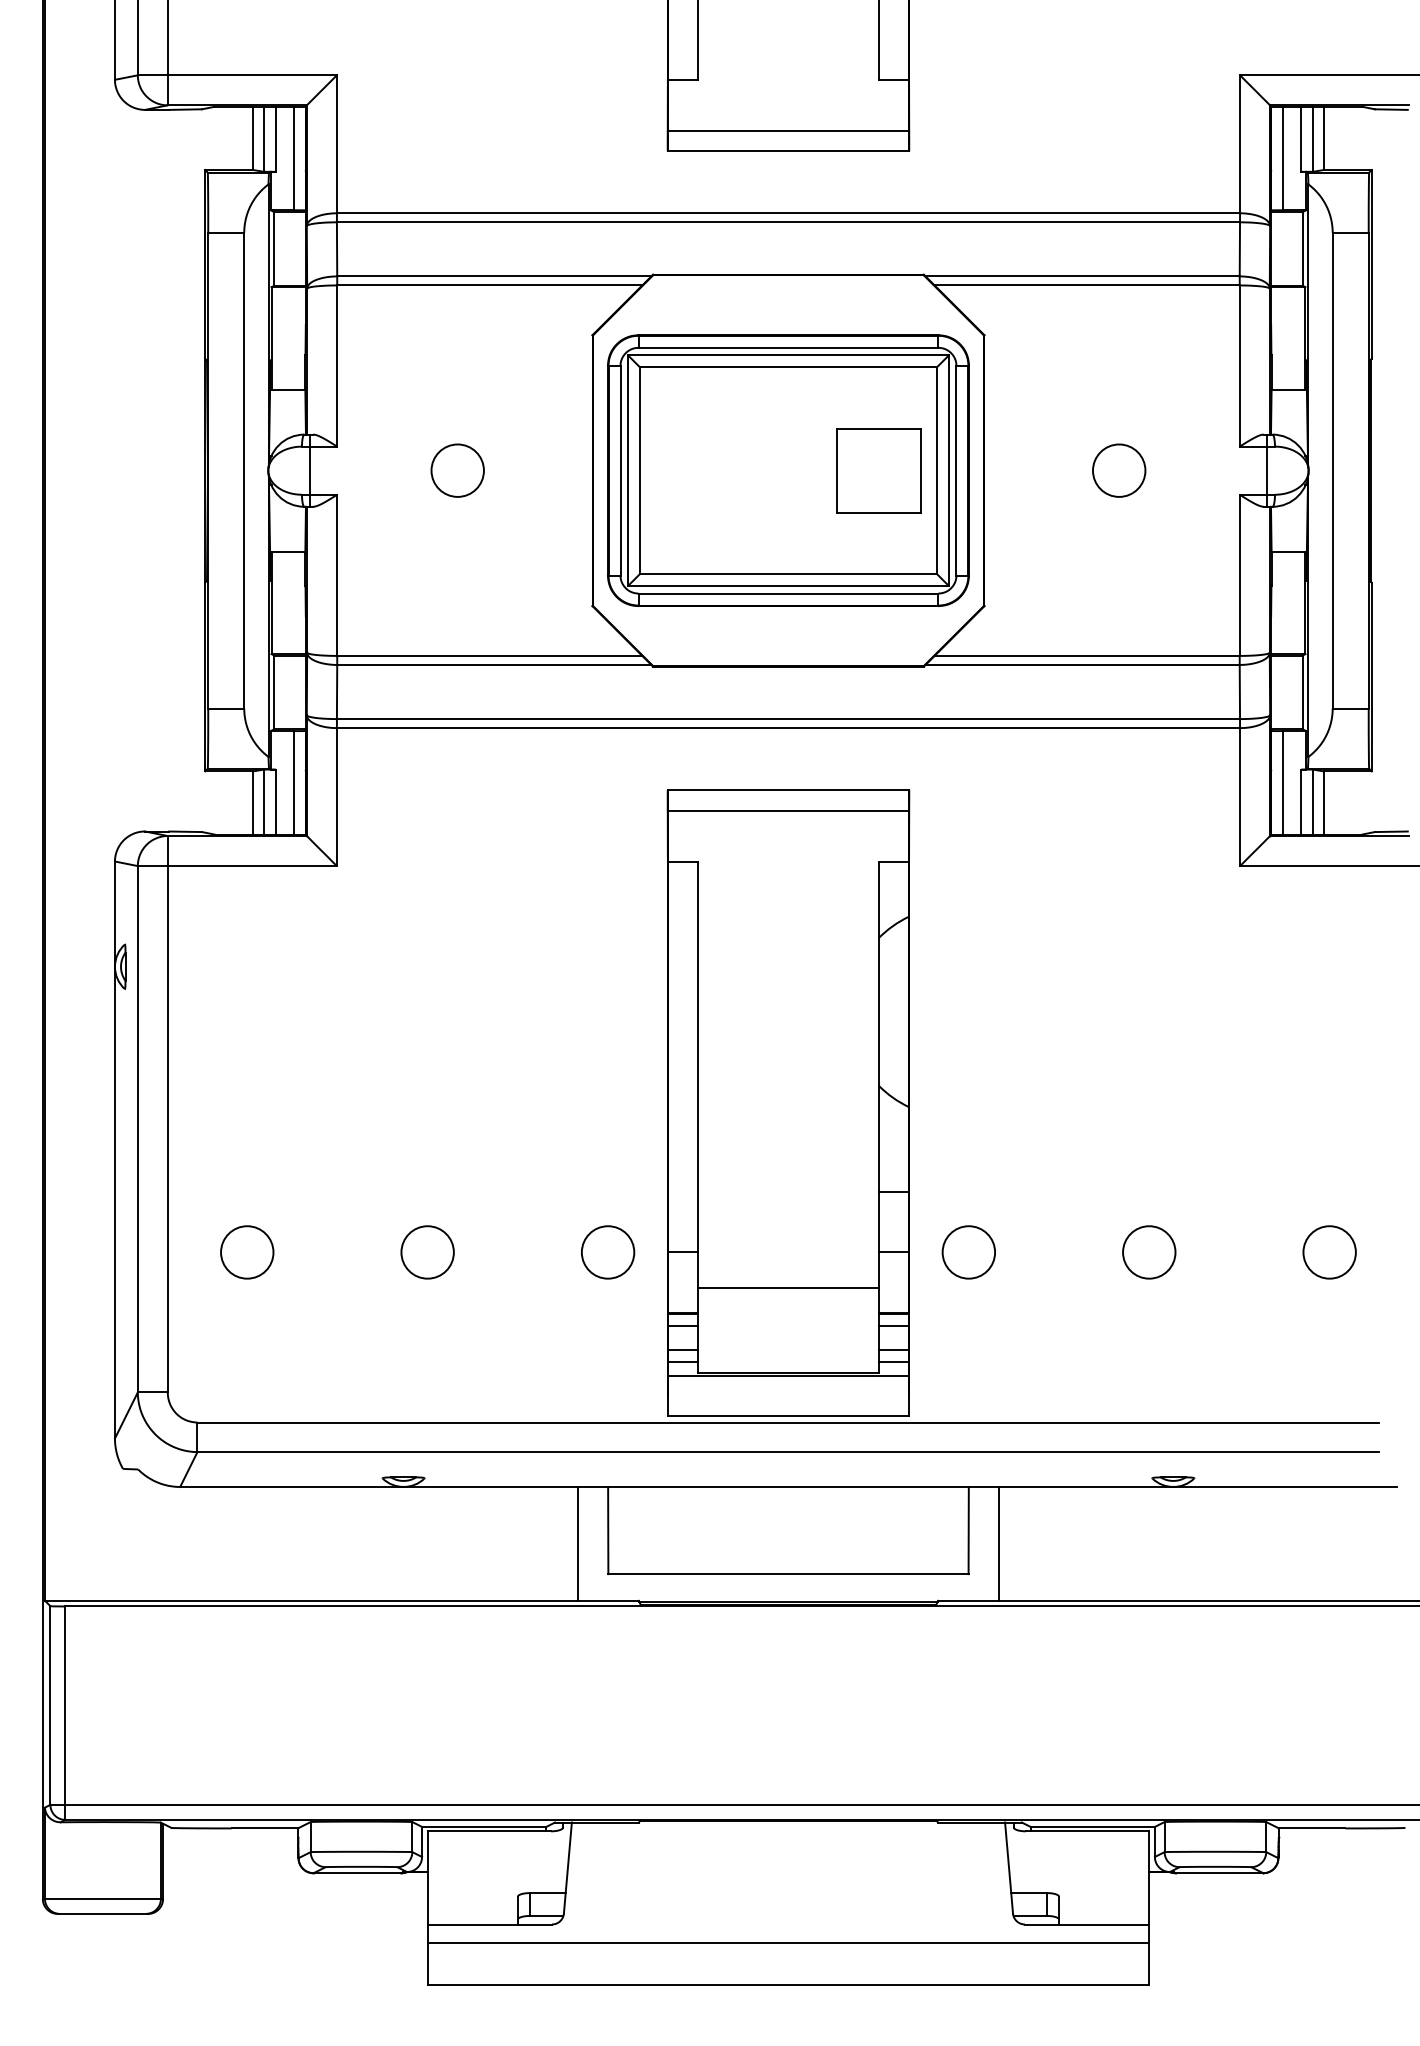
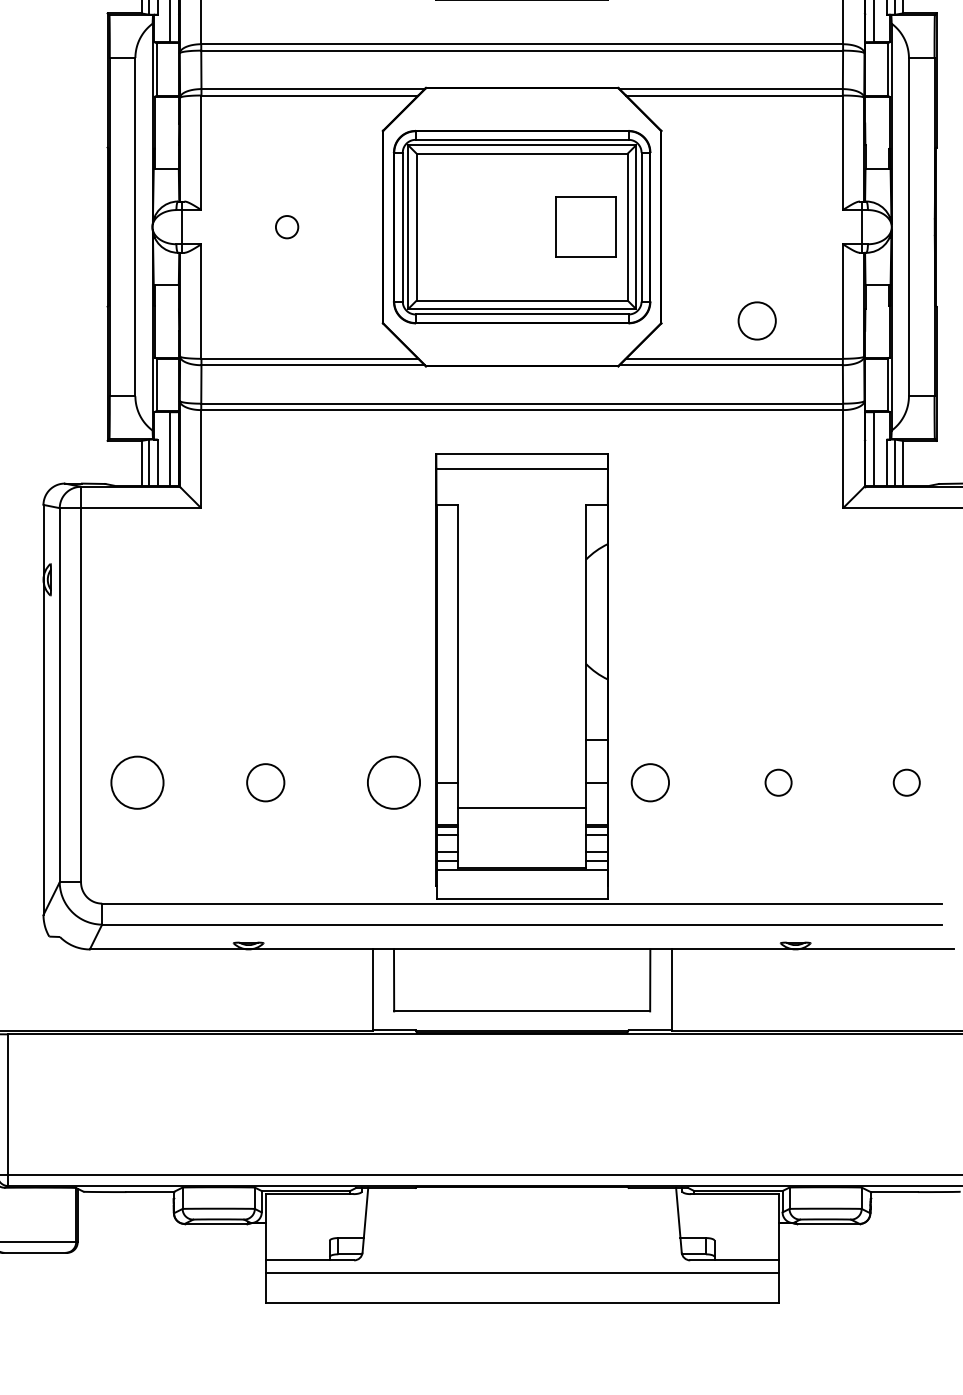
circle: (457, 470) -> (286, 227), size x0.6
circle: (1119, 470) -> (757, 320), moved
circle: (247, 1252) -> (137, 782), size x1.4
circle: (607, 1252) -> (393, 782), size x1.4
circle: (1149, 1252) -> (778, 782), size x0.7
circle: (1329, 1252) -> (906, 782), size x0.7

